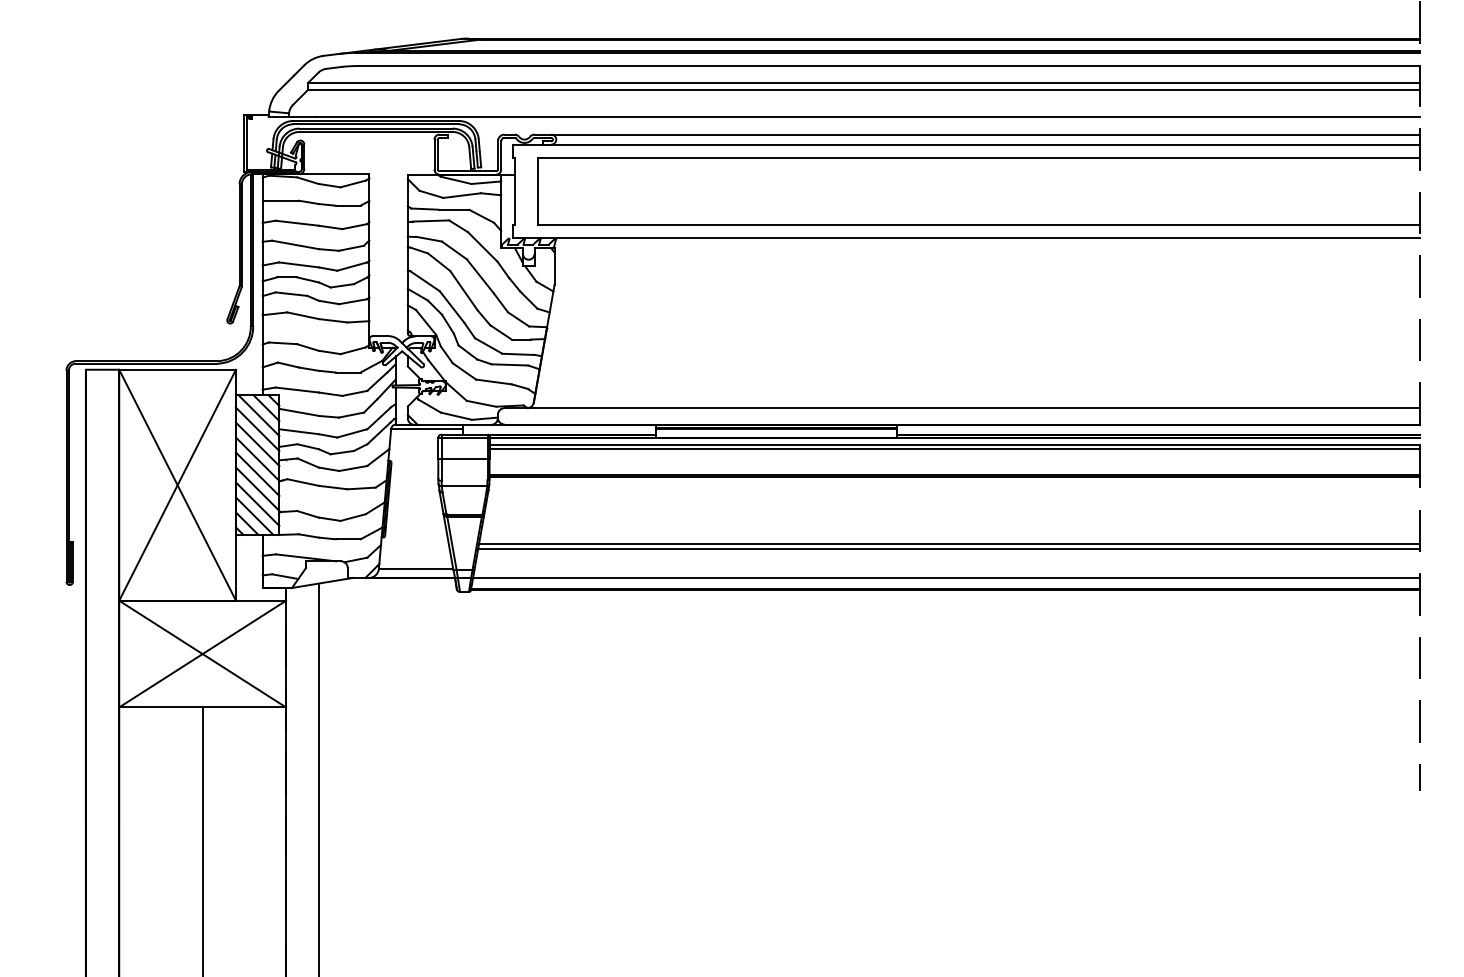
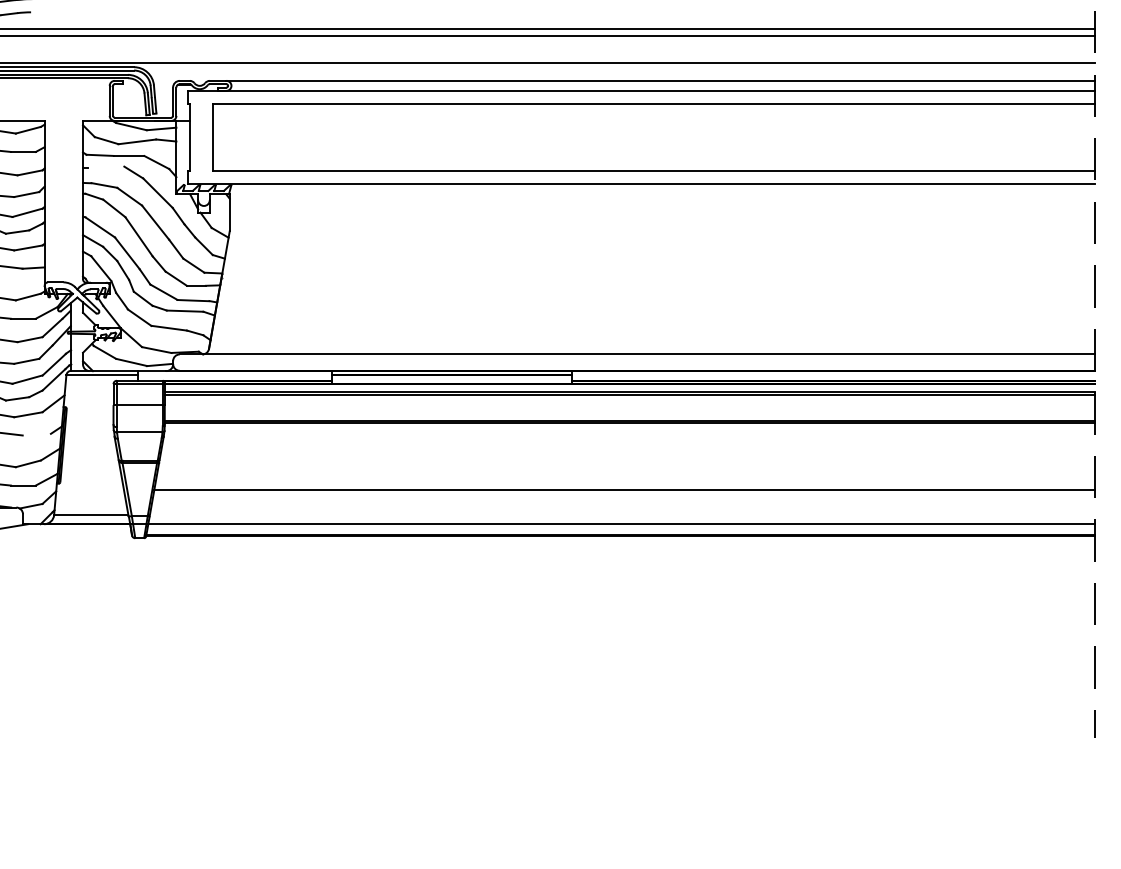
line: (887, 66) -> (562, 12), removed
line: (430, 220) -> (105, 166), removed
line: (361, 488) -> (36, 434), removed
line: (949, 549) -> (624, 495), removed

